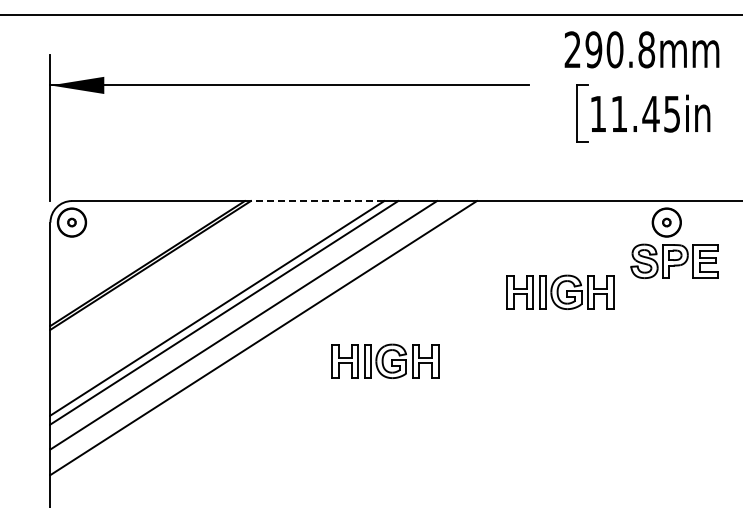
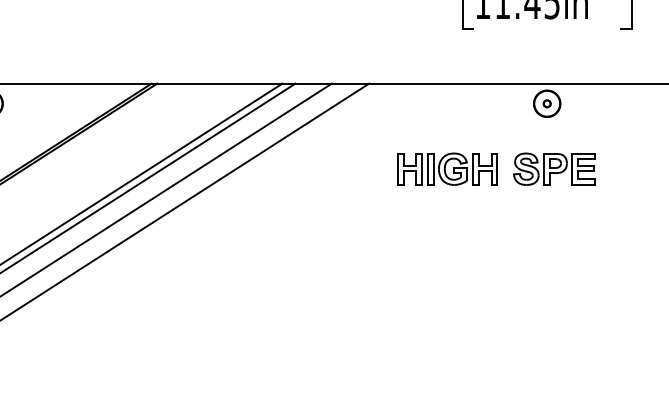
line: (317, 201) -> (219, 84), dashed -> solid
part: (674, 260) -> (554, 168), moved
part: (385, 360) -> (283, 233), removed

